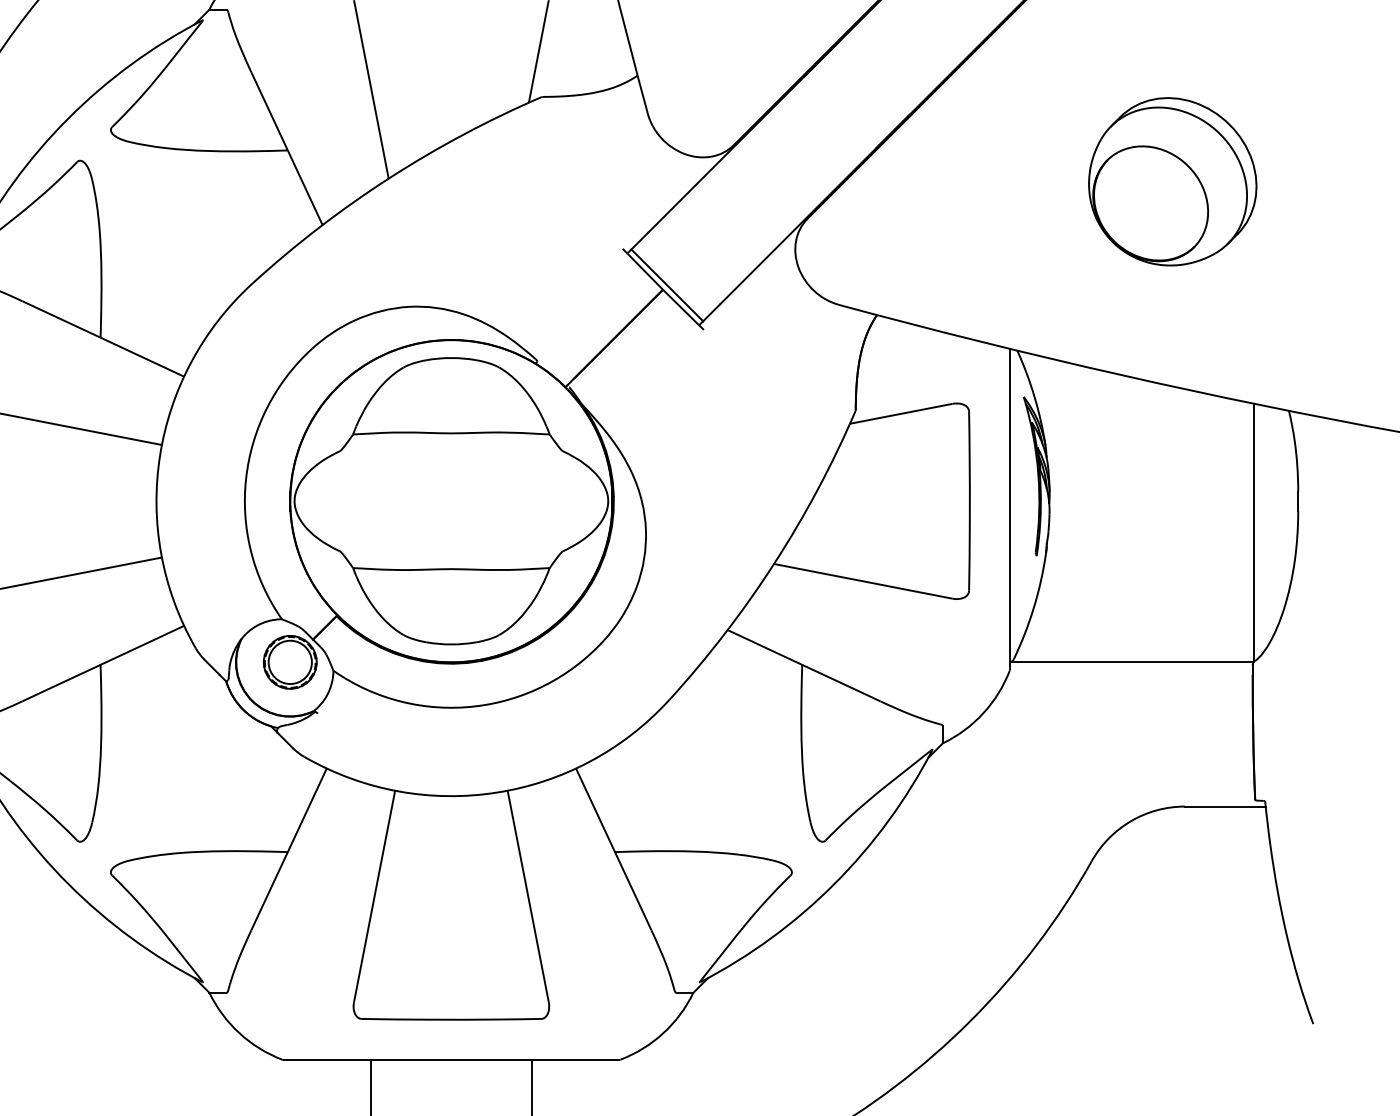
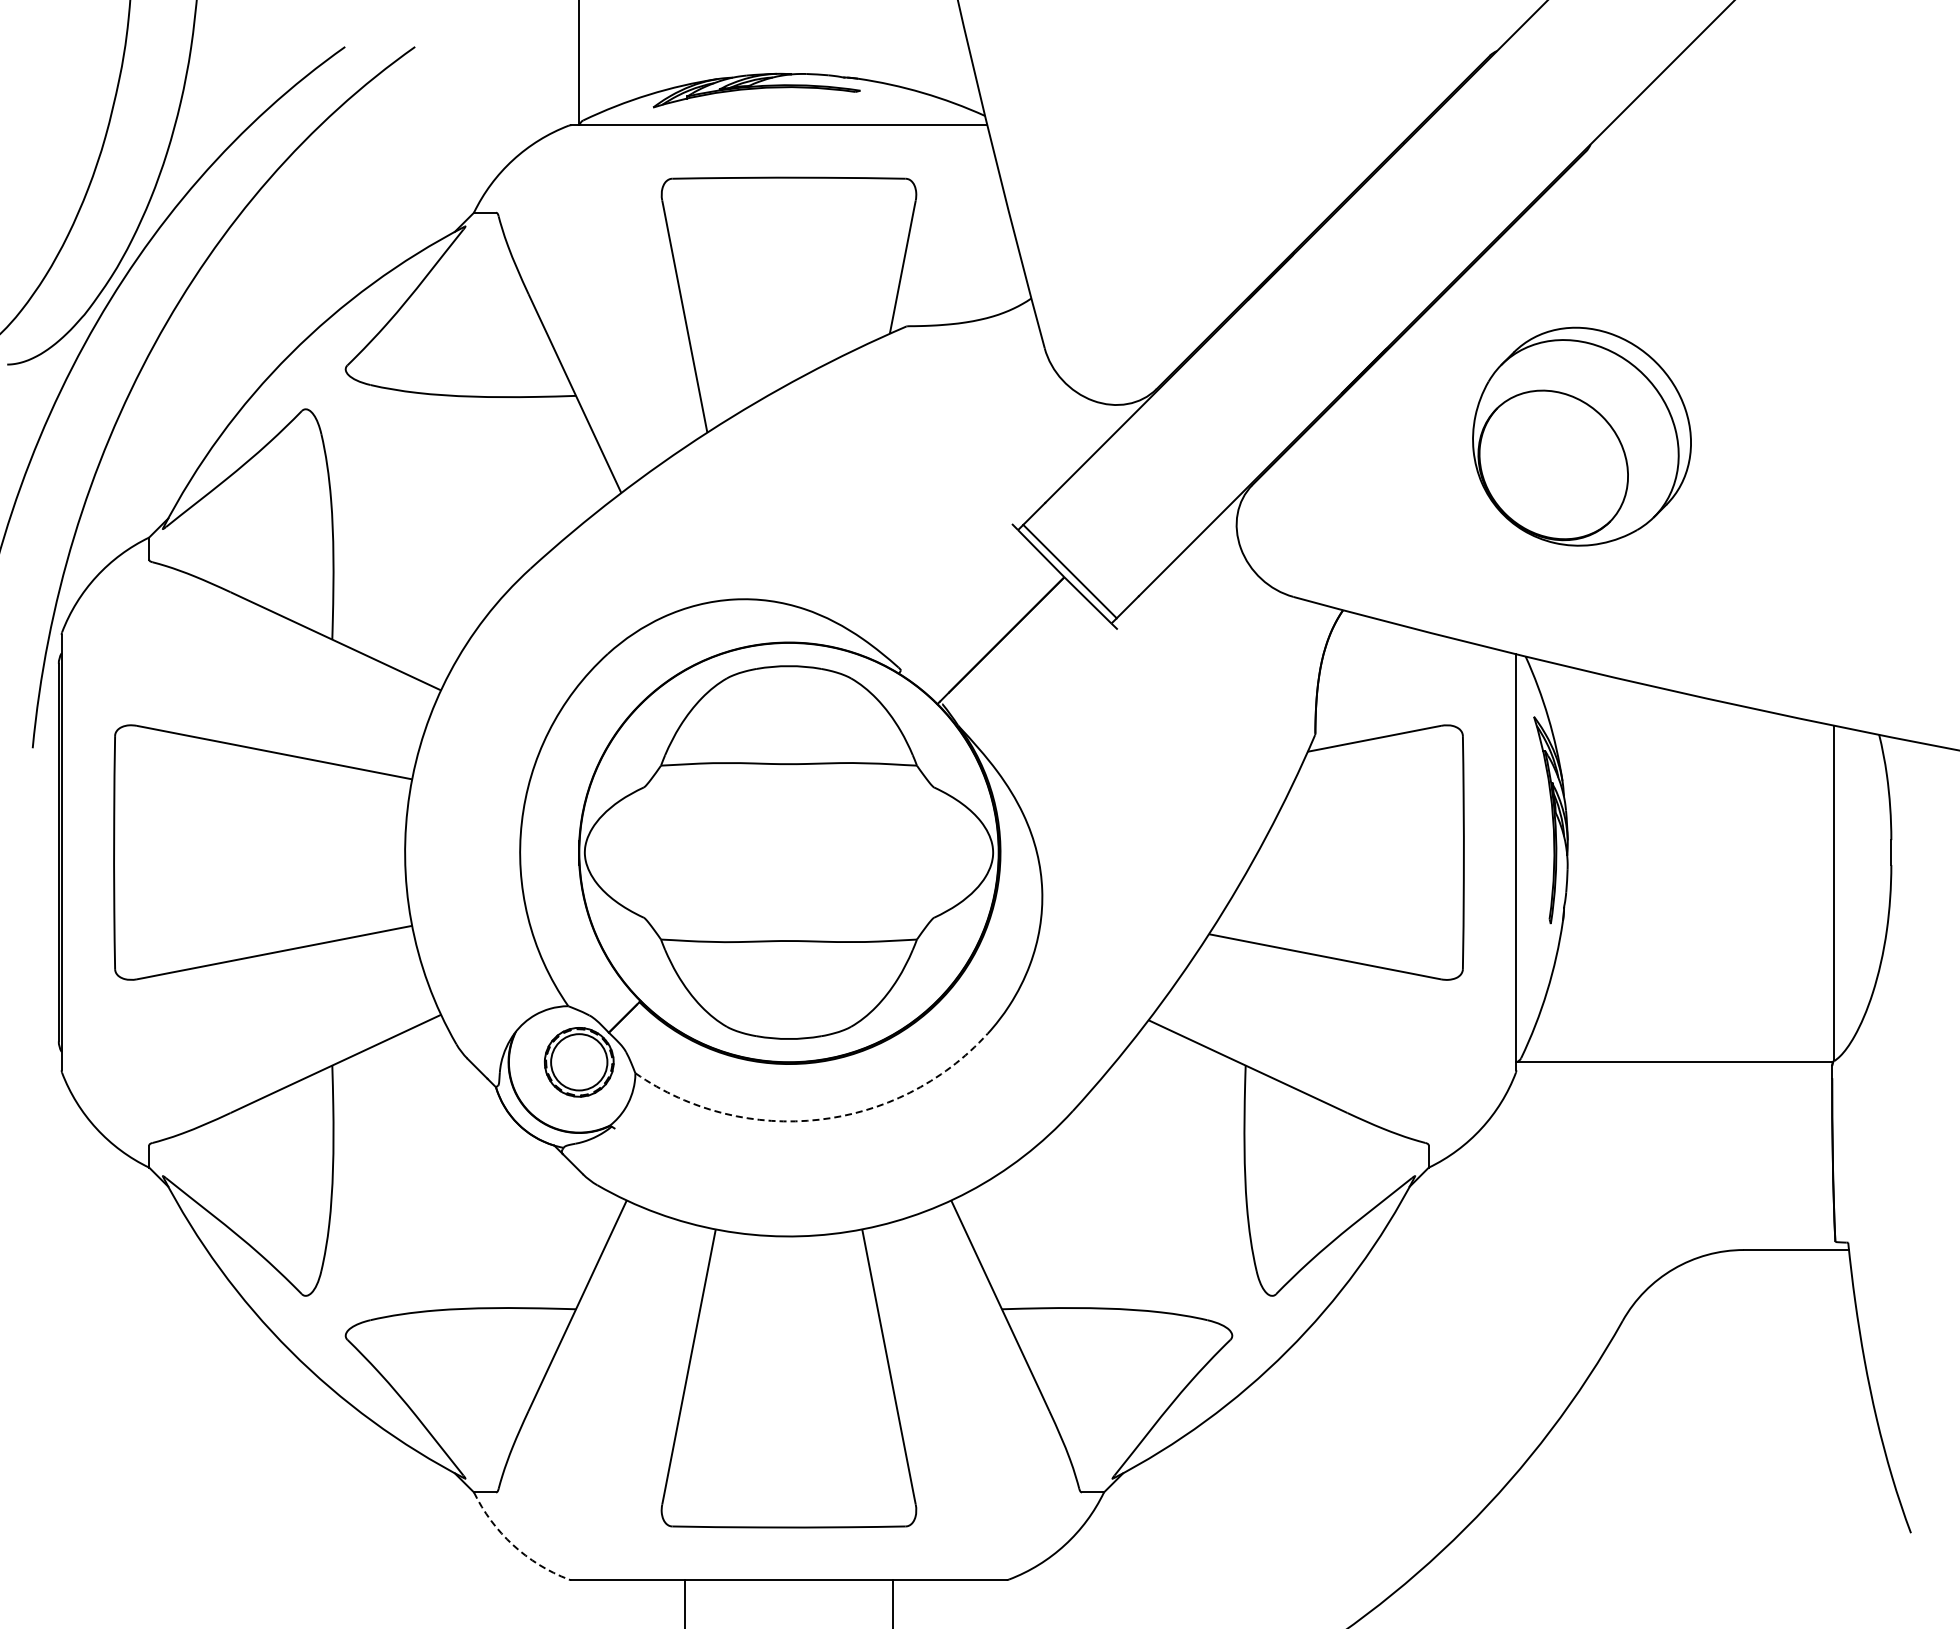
part: (1172, 181) -> (1581, 436), moved
arc: (474, 706) -> (819, 1119), solid -> dashed
arc: (239, 1033) -> (513, 1545), solid -> dashed

